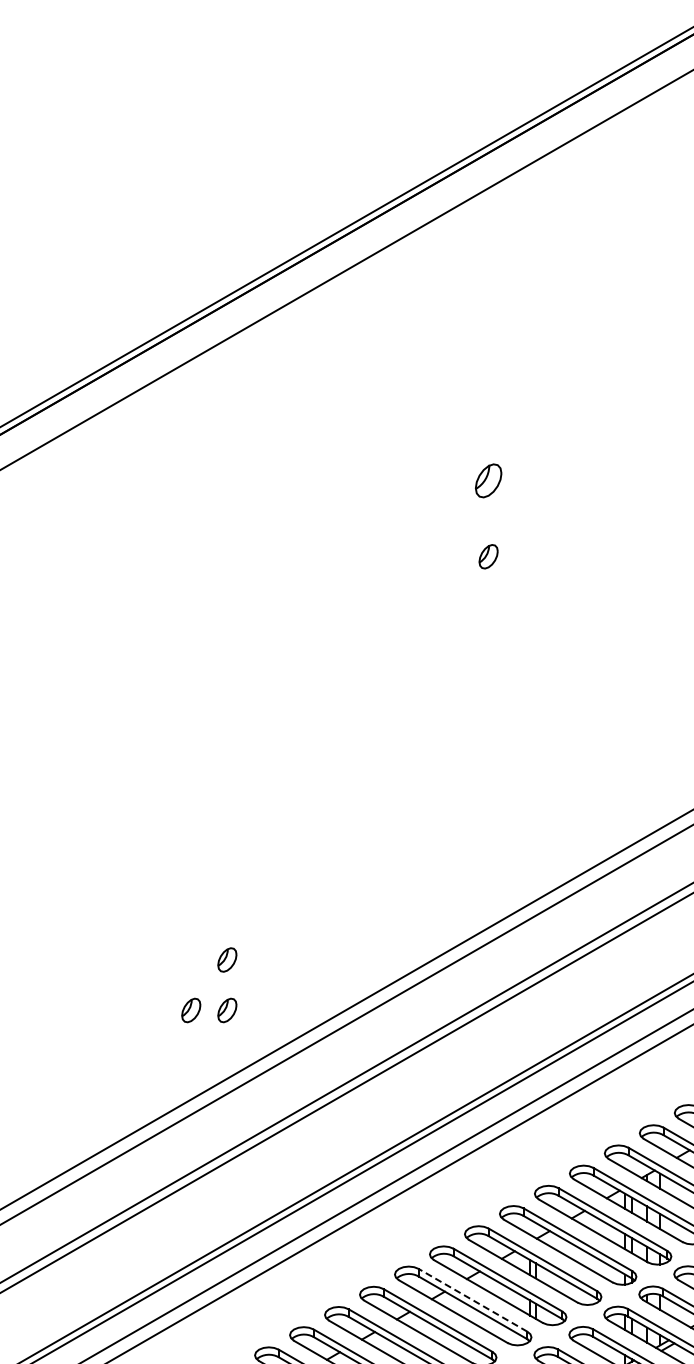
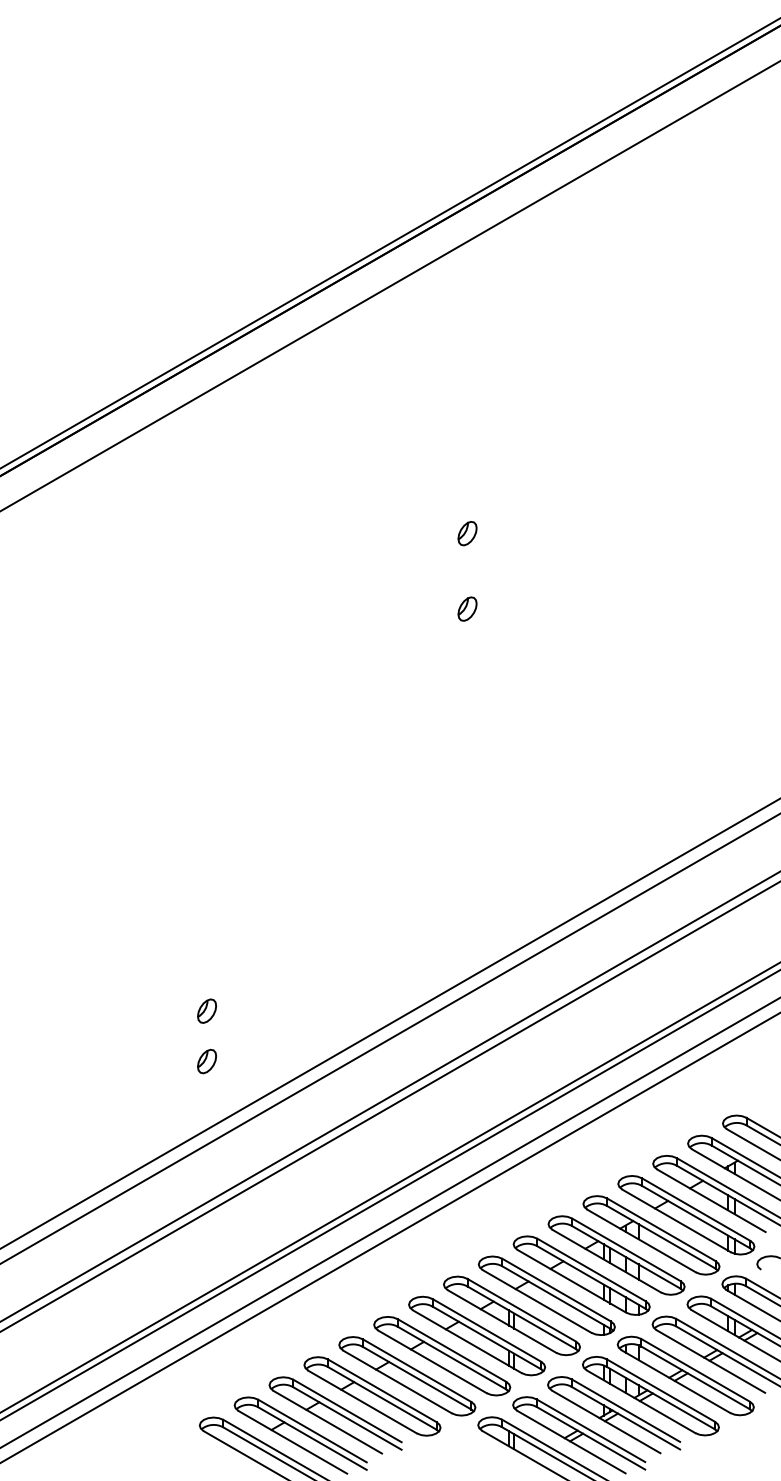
part: (488, 480) -> (467, 533), size x0.71
part: (190, 1010) -> (170, 1061), removed
line: (473, 1300) -> (452, 1350), dashed -> solid

